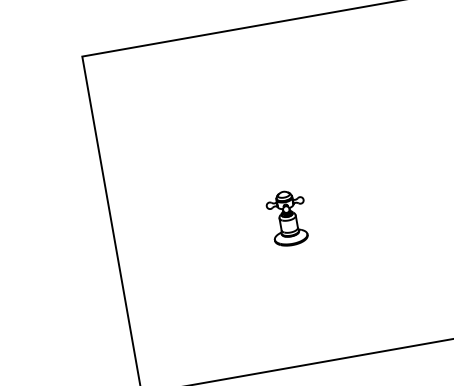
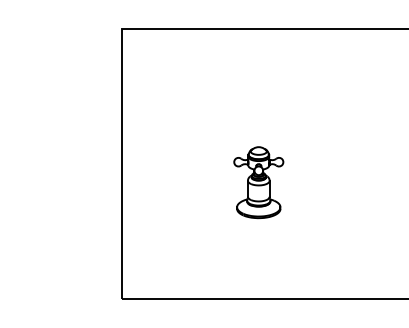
part: (287, 218) -> (258, 182), size x1.67

